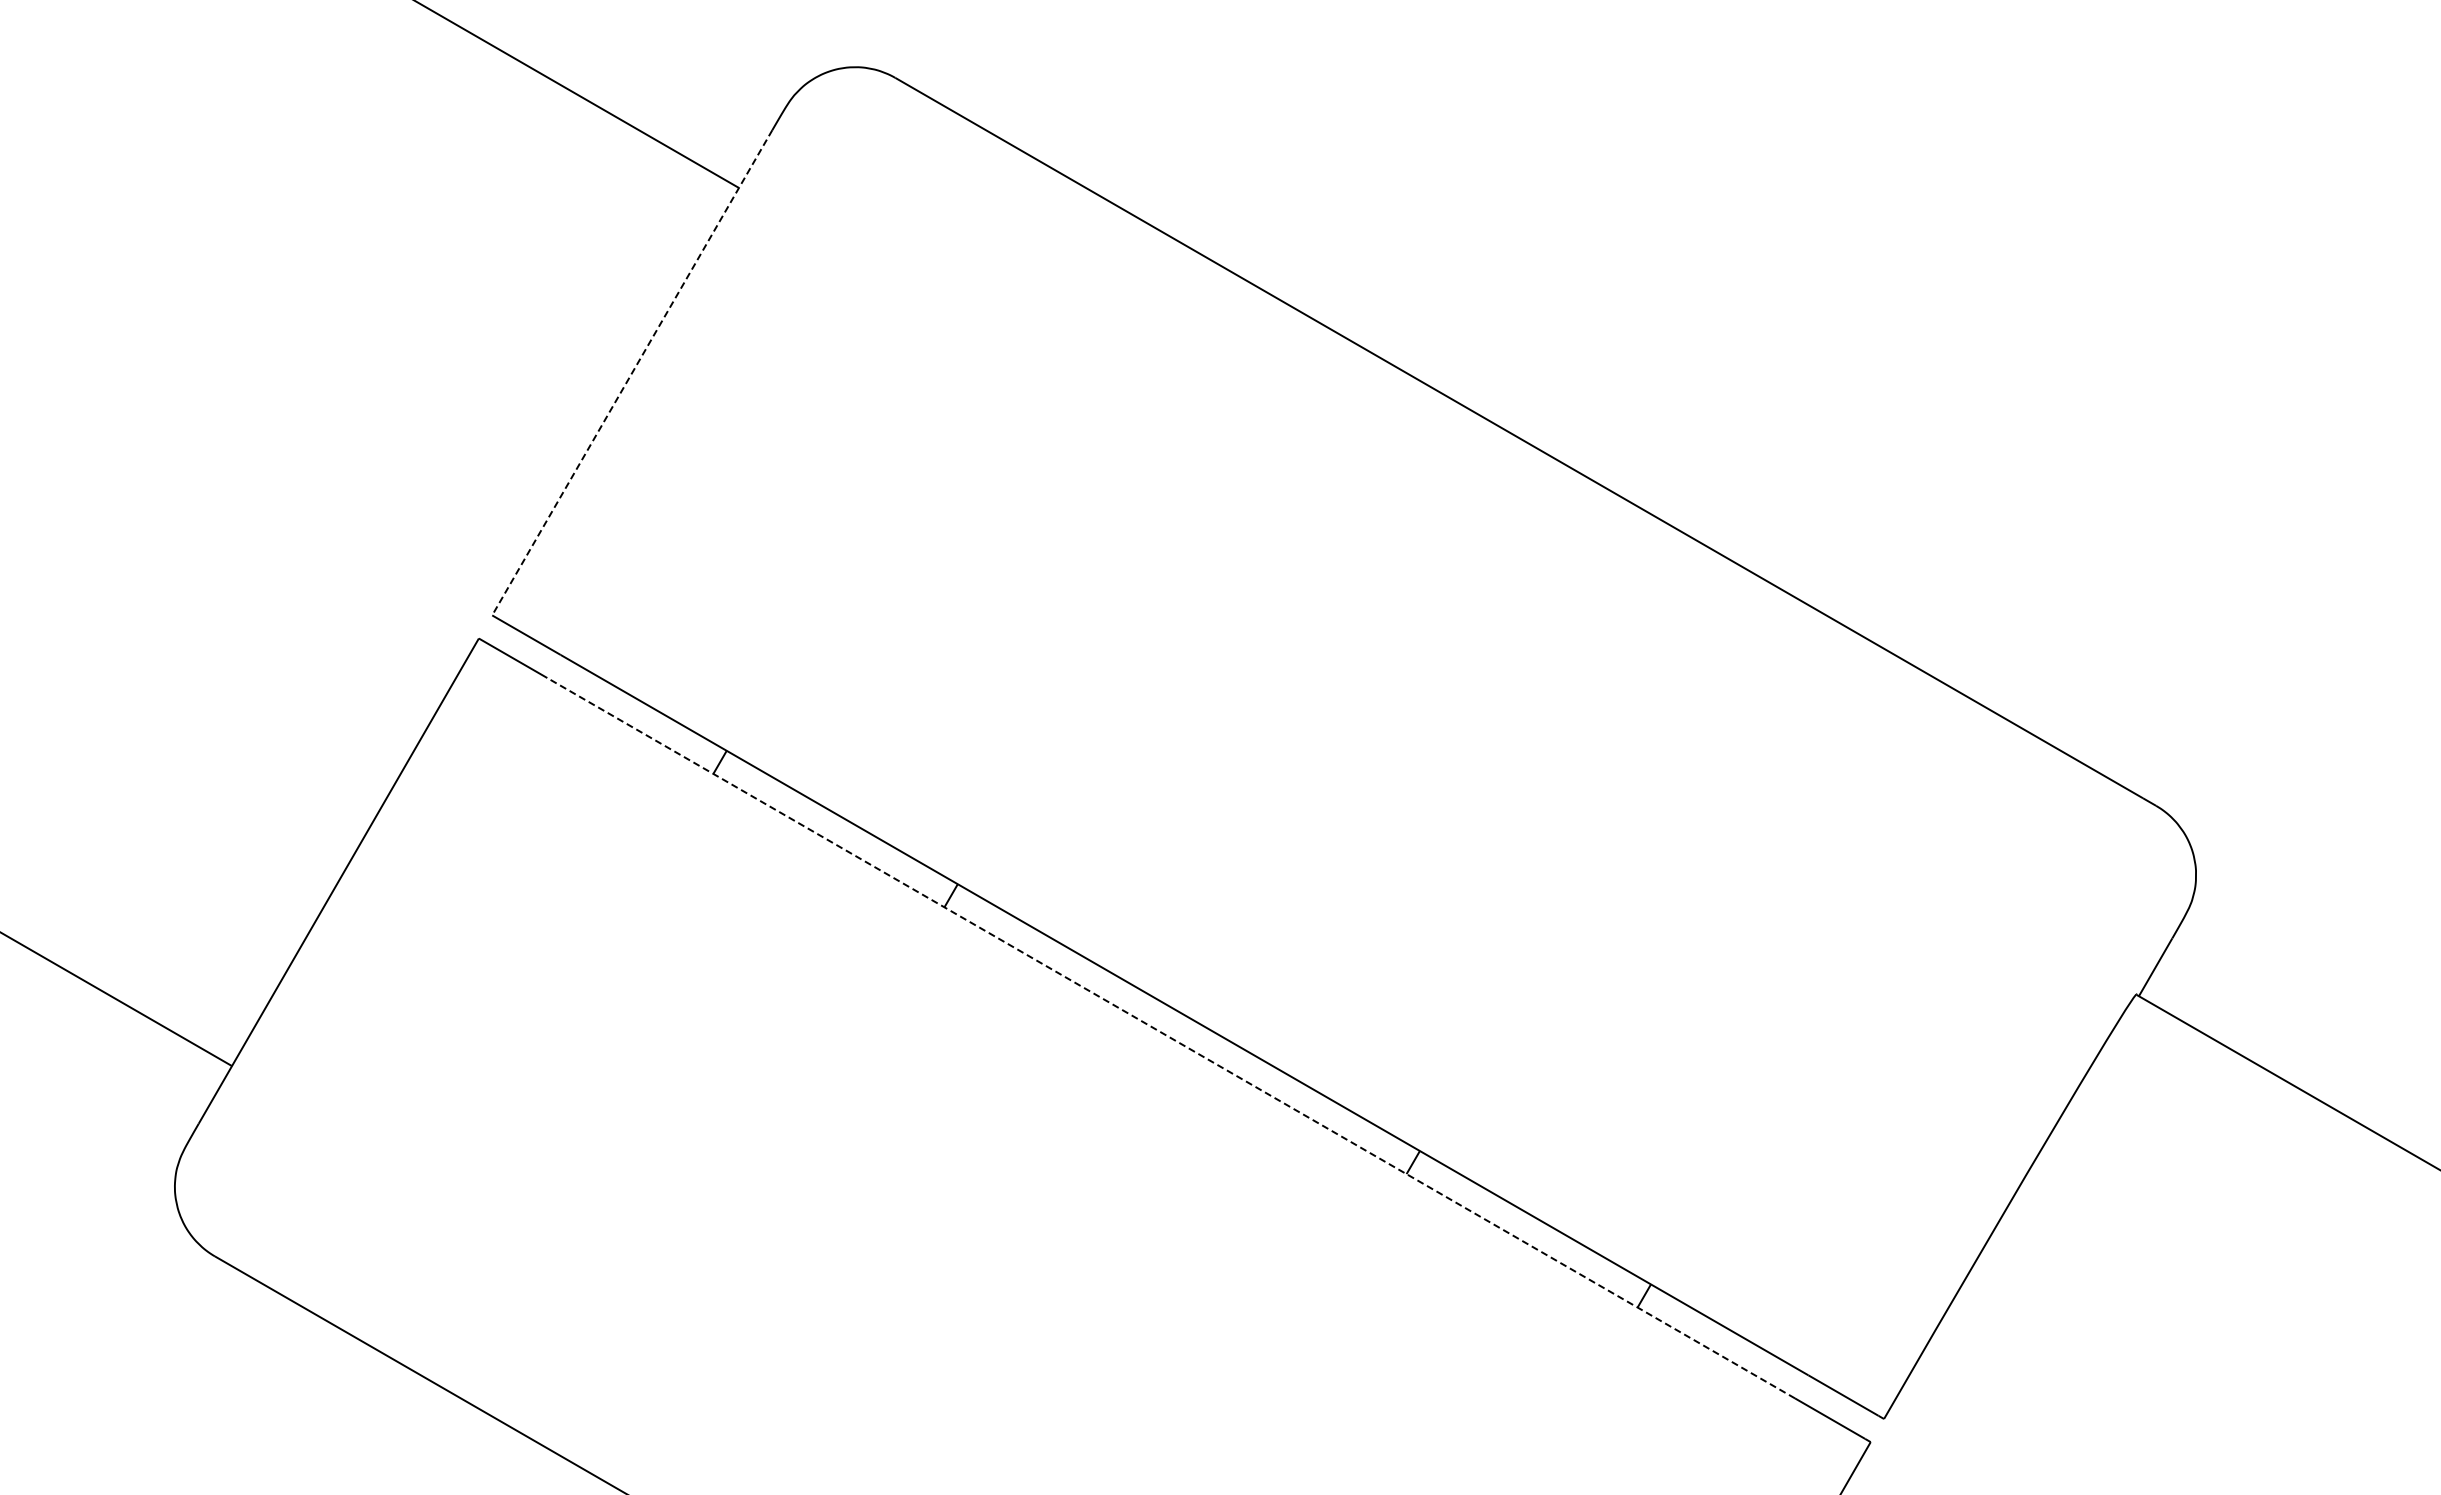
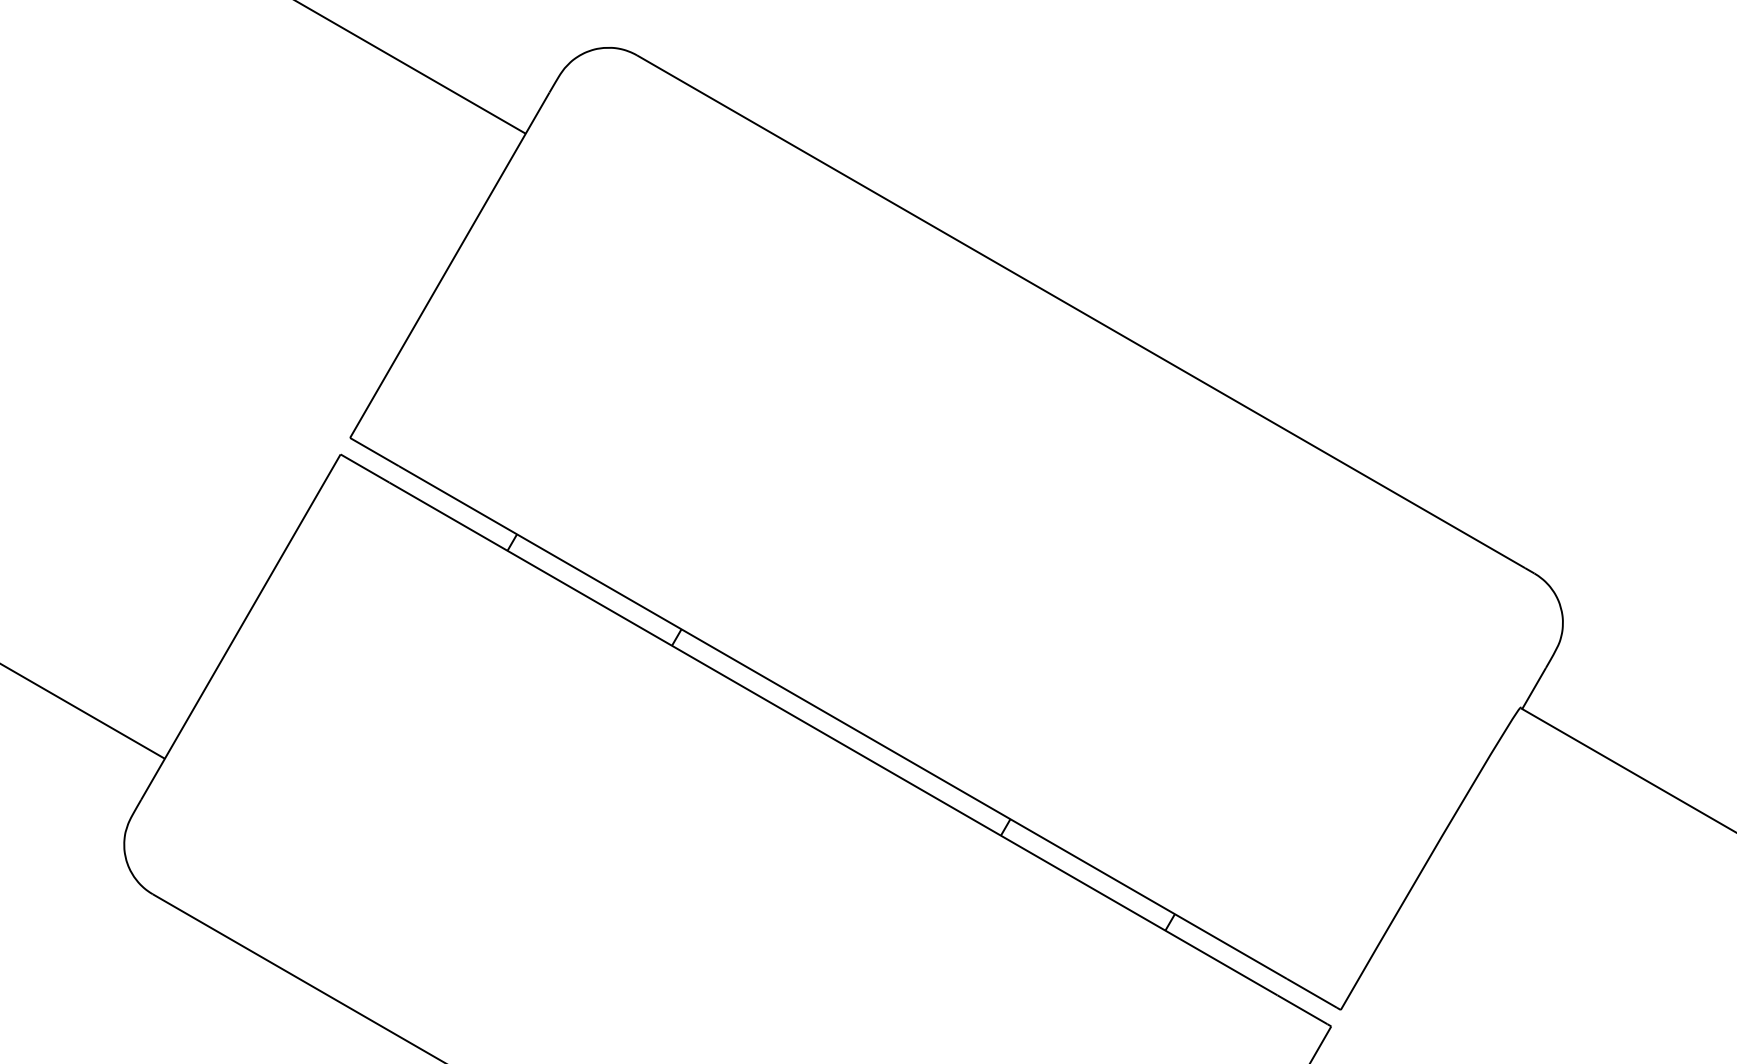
line: (632, 373) -> (449, 265), dashed -> solid
line: (1170, 1037) -> (832, 738), dashed -> solid

